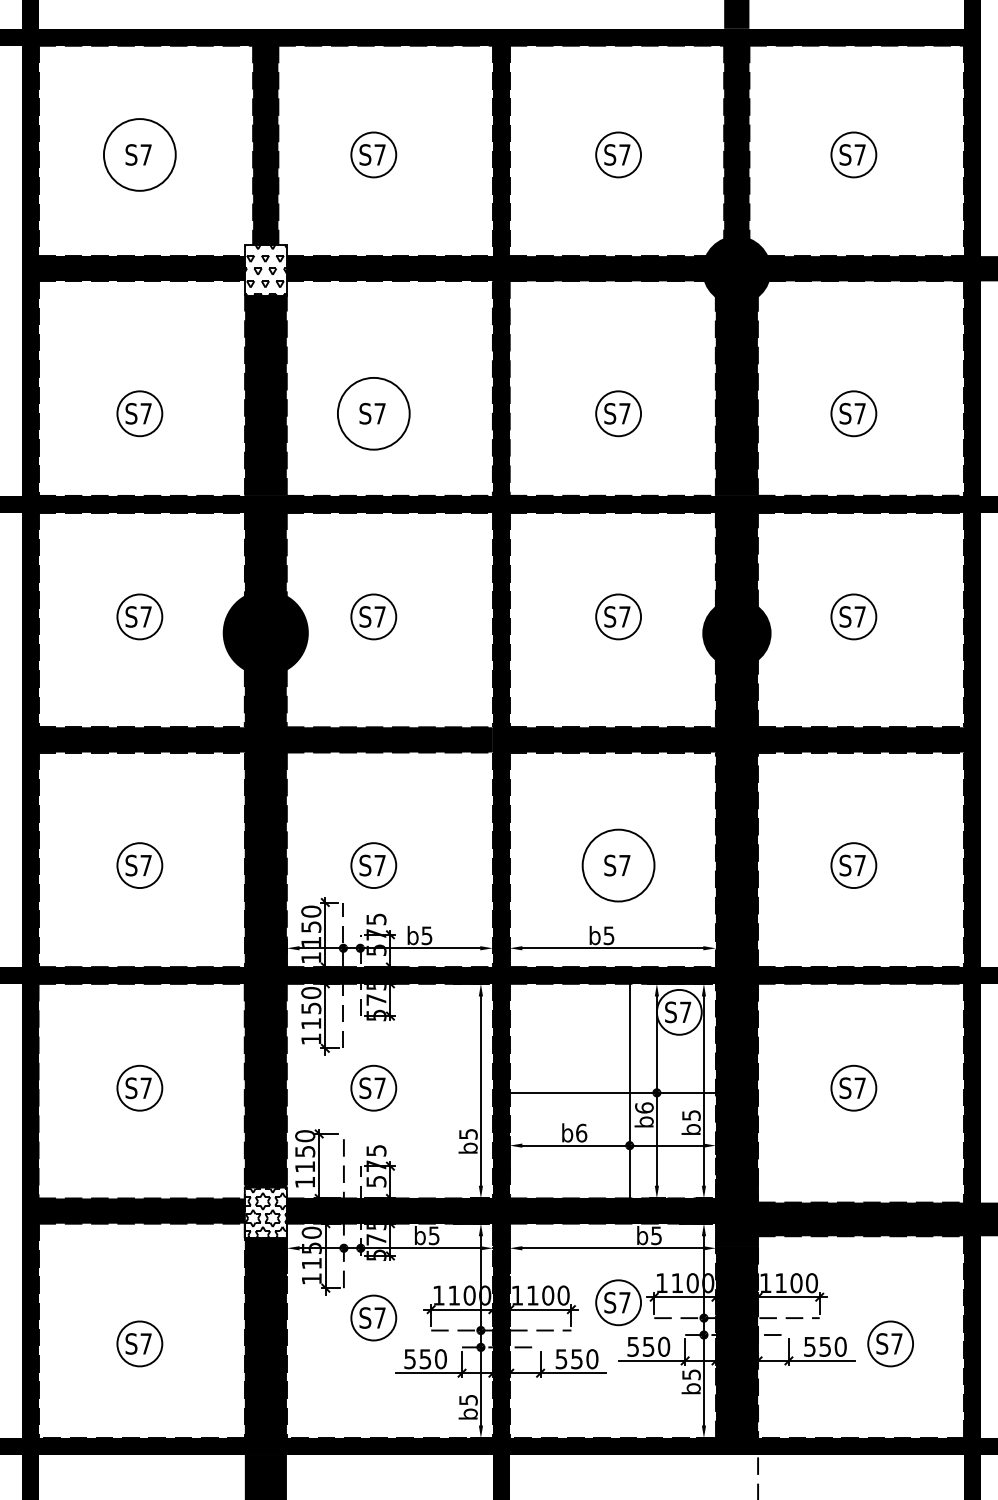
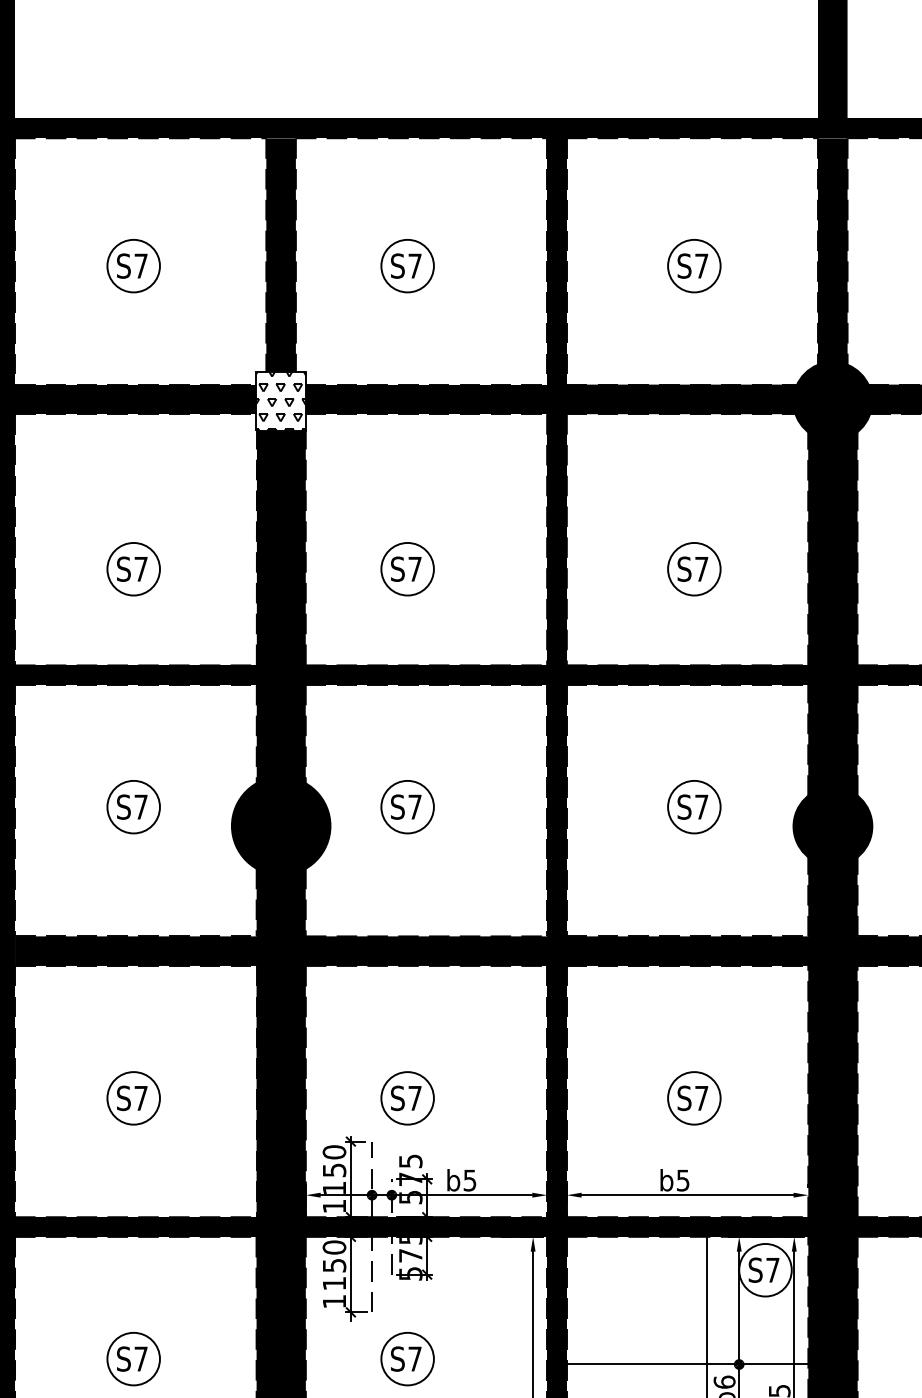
circle: (139, 154) -> (133, 265), size x0.62
circle: (373, 413) -> (407, 568), size x0.62
circle: (618, 865) -> (694, 1098), size x0.62

